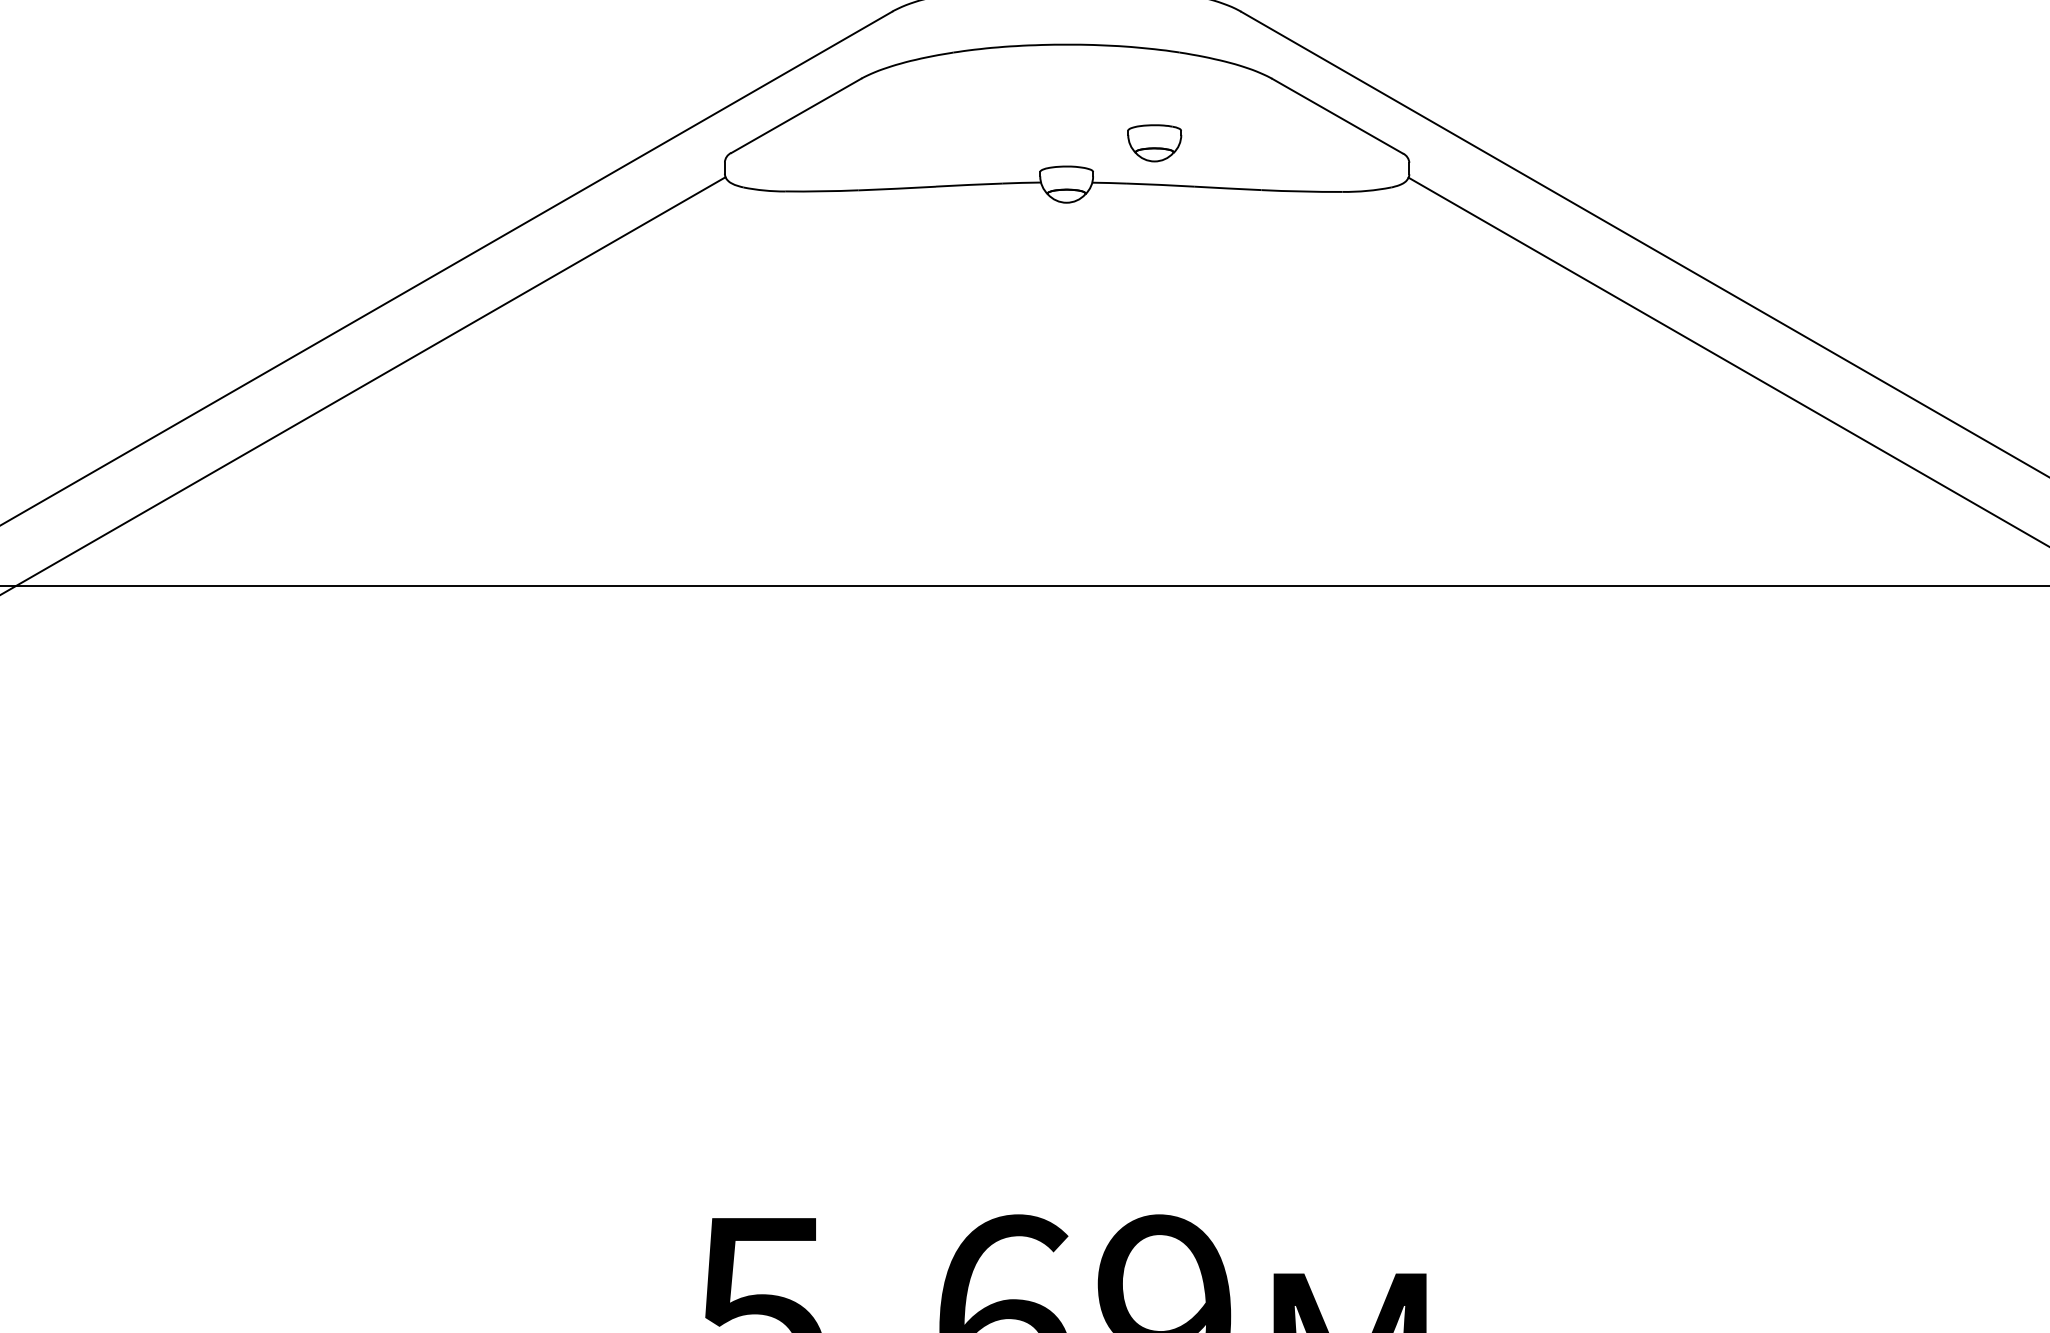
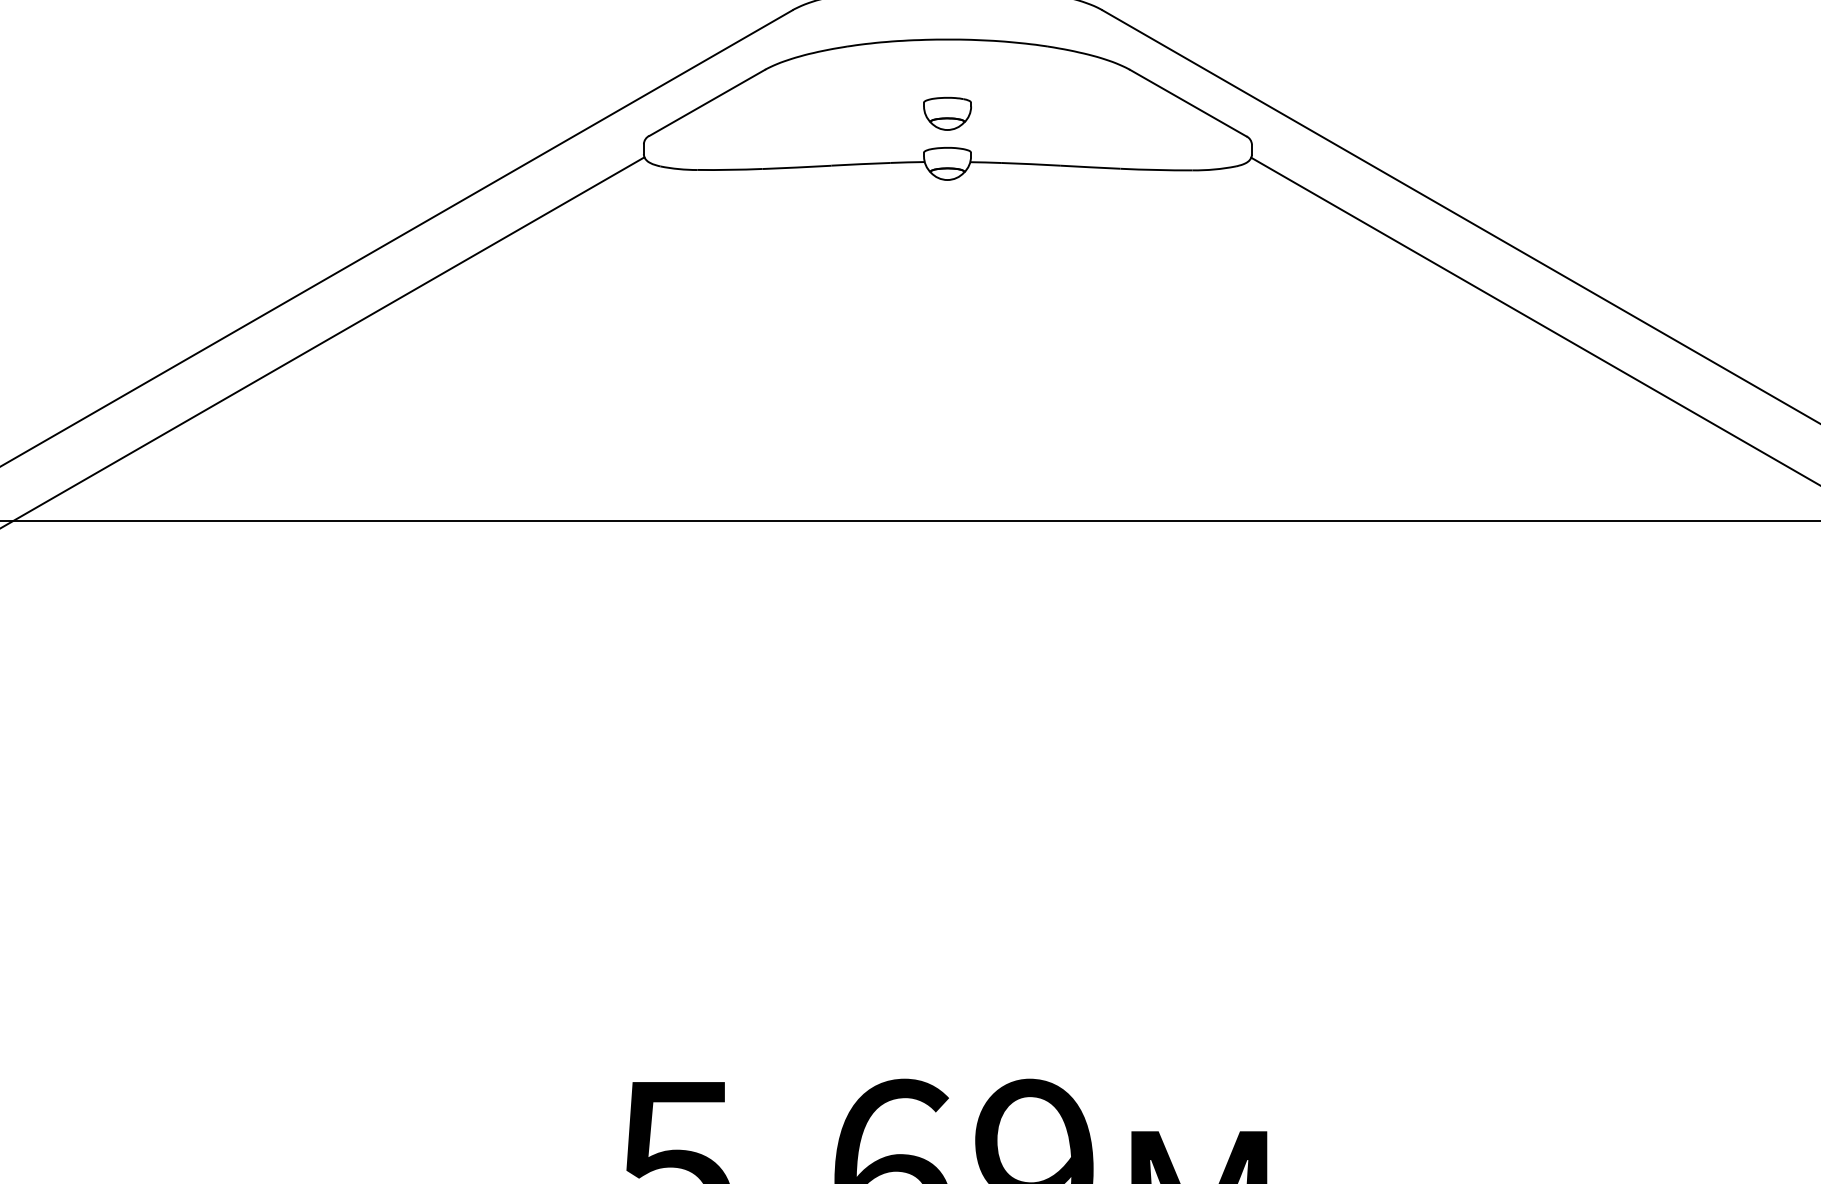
part: (1154, 143) -> (947, 114), moved

